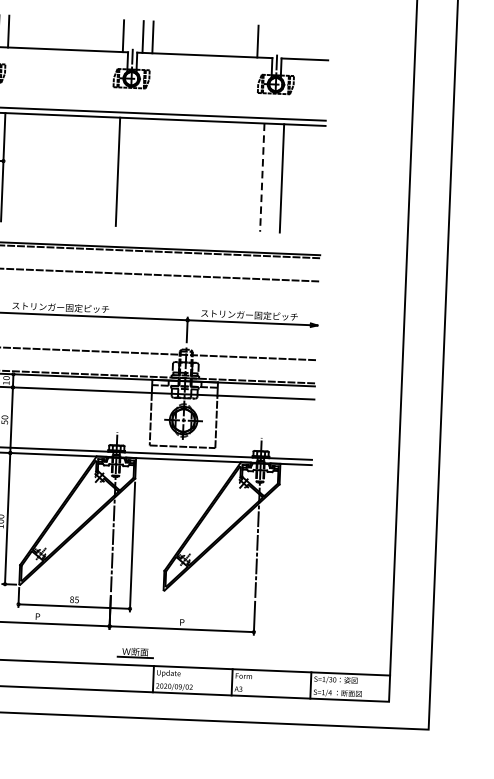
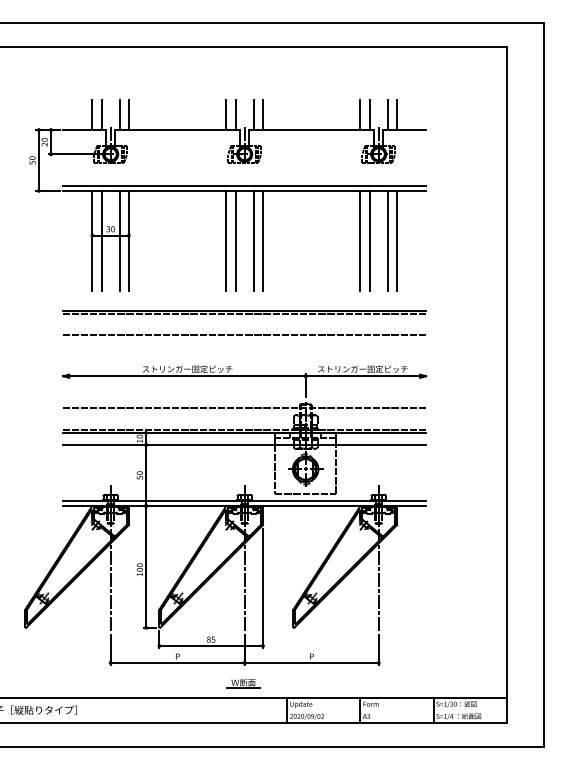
line: (113, 35) -> (226, 114), added
line: (267, 41) -> (369, 114), added
line: (287, 41) -> (387, 114), added
line: (297, 42) -> (397, 114), added
line: (108, 170) -> (226, 240), added
line: (137, 171) -> (253, 240), added
line: (147, 172) -> (262, 240), added
line: (252, 176) -> (360, 240), added
line: (262, 177) -> (369, 241), dashed -> solid
line: (292, 178) -> (397, 240), added
part: (135, 652) -> (243, 683), moved

